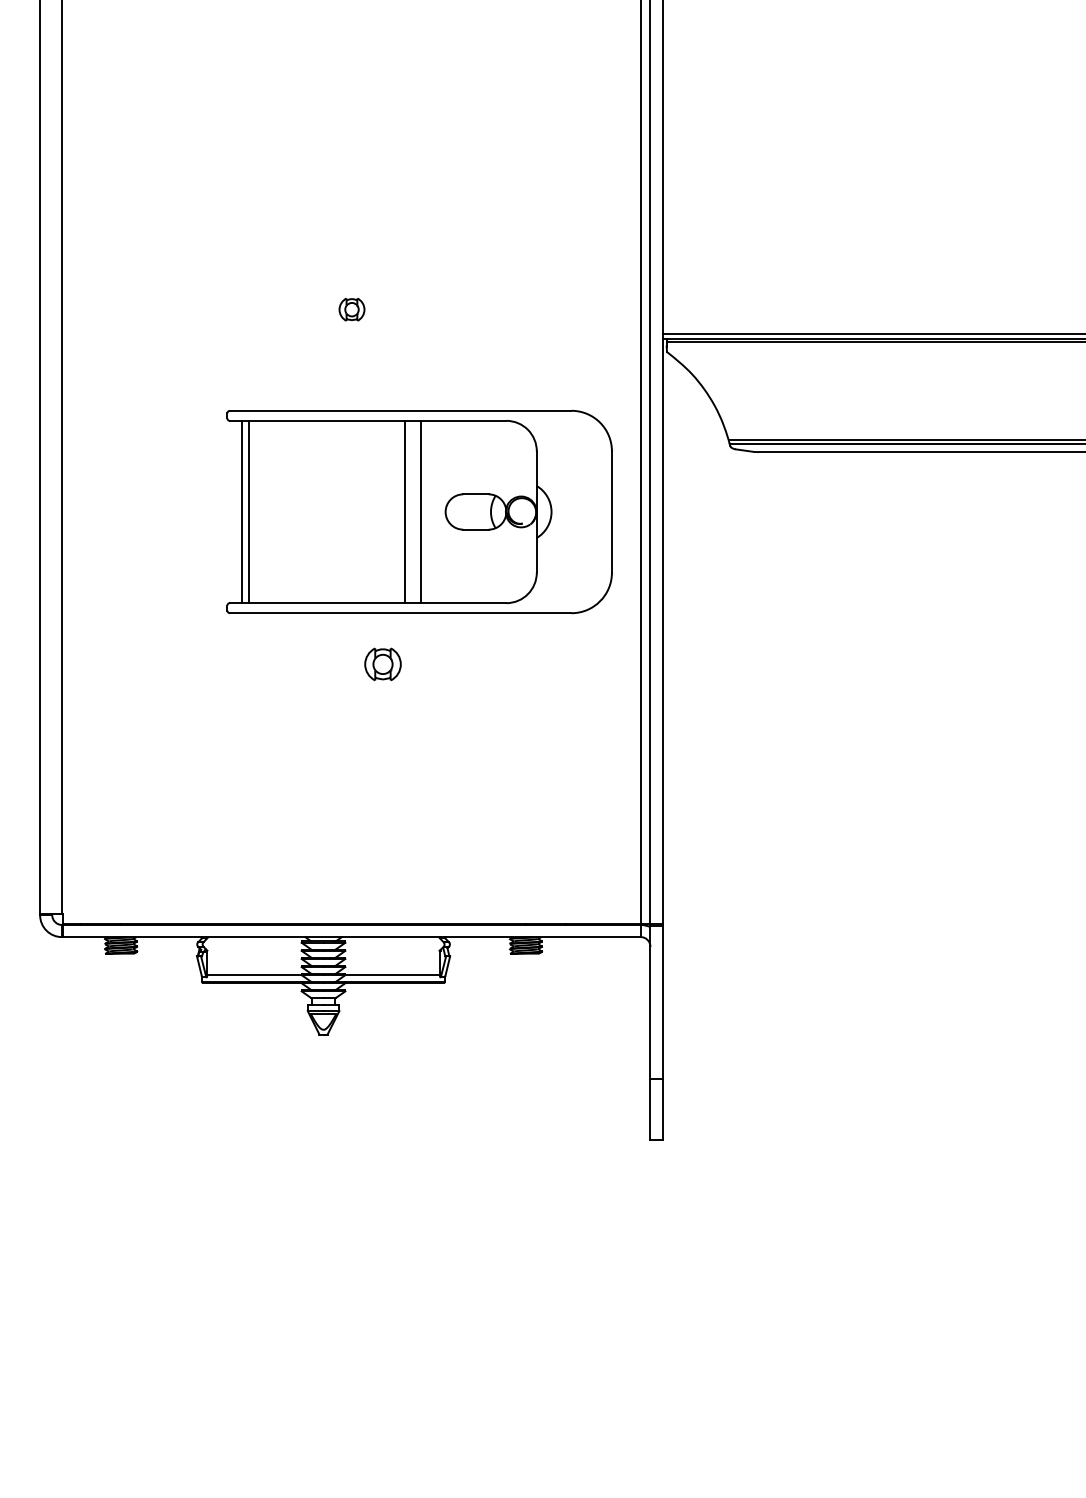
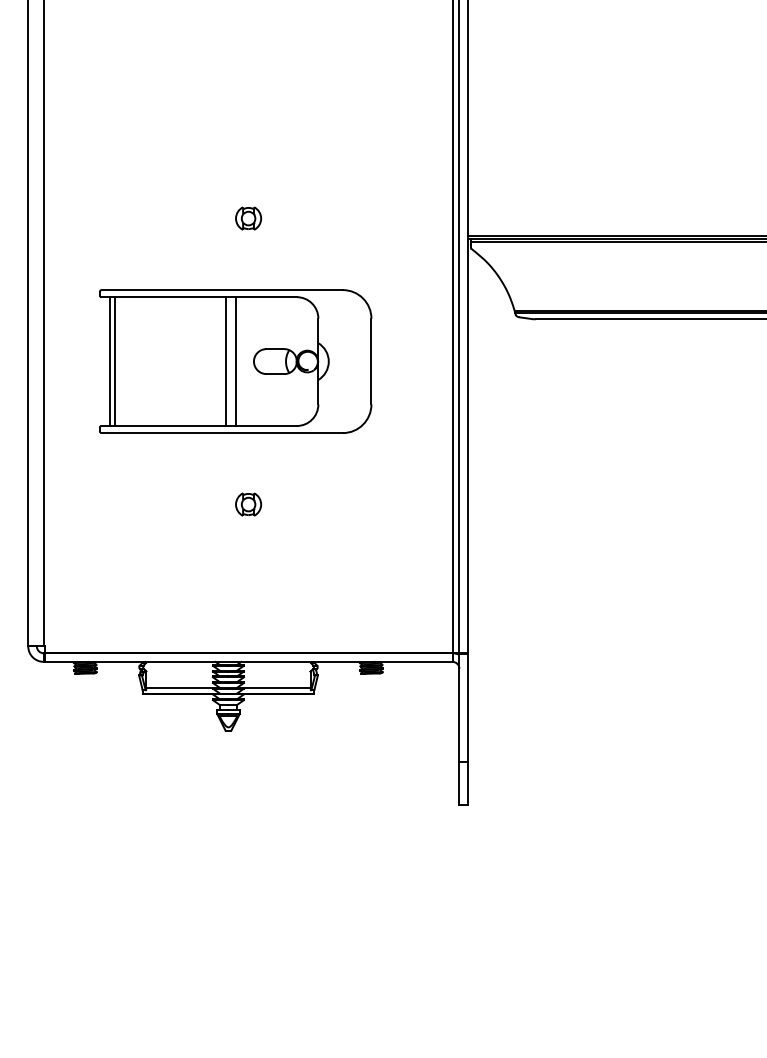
part: (351, 309) -> (248, 218), size x1.43
part: (419, 511) -> (235, 361), moved
part: (382, 664) -> (248, 504), moved

